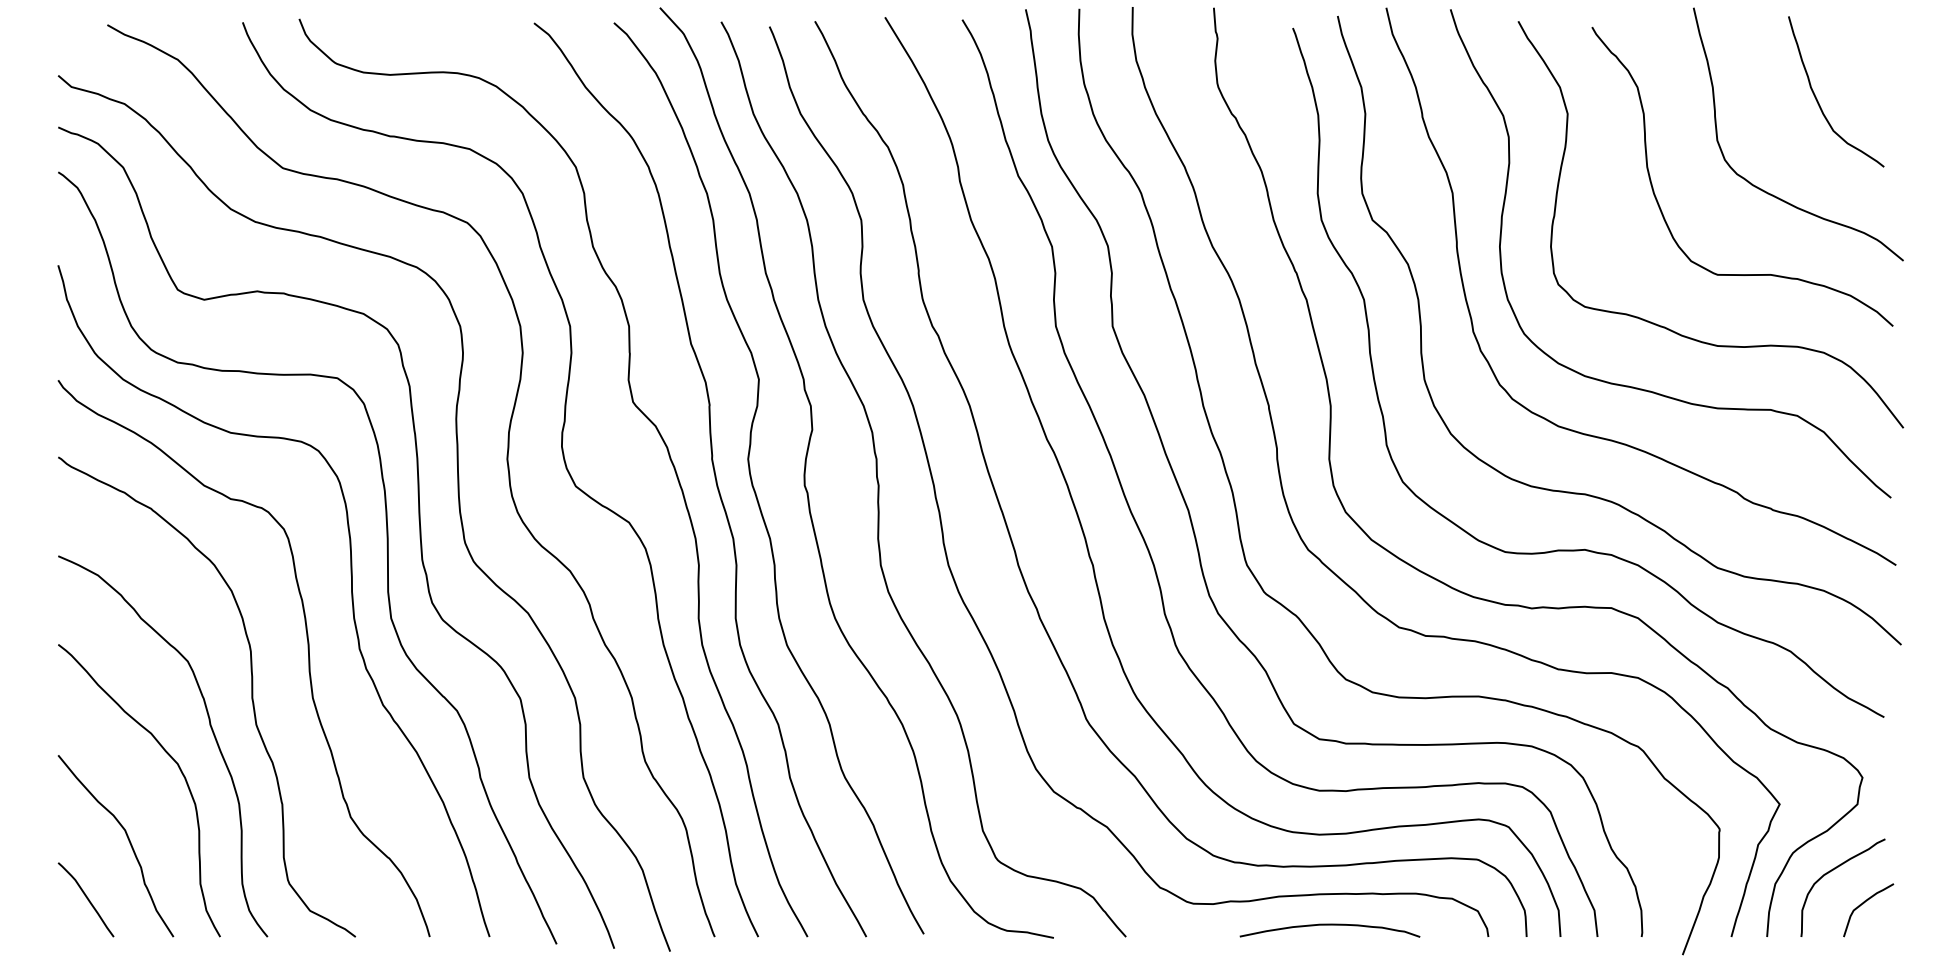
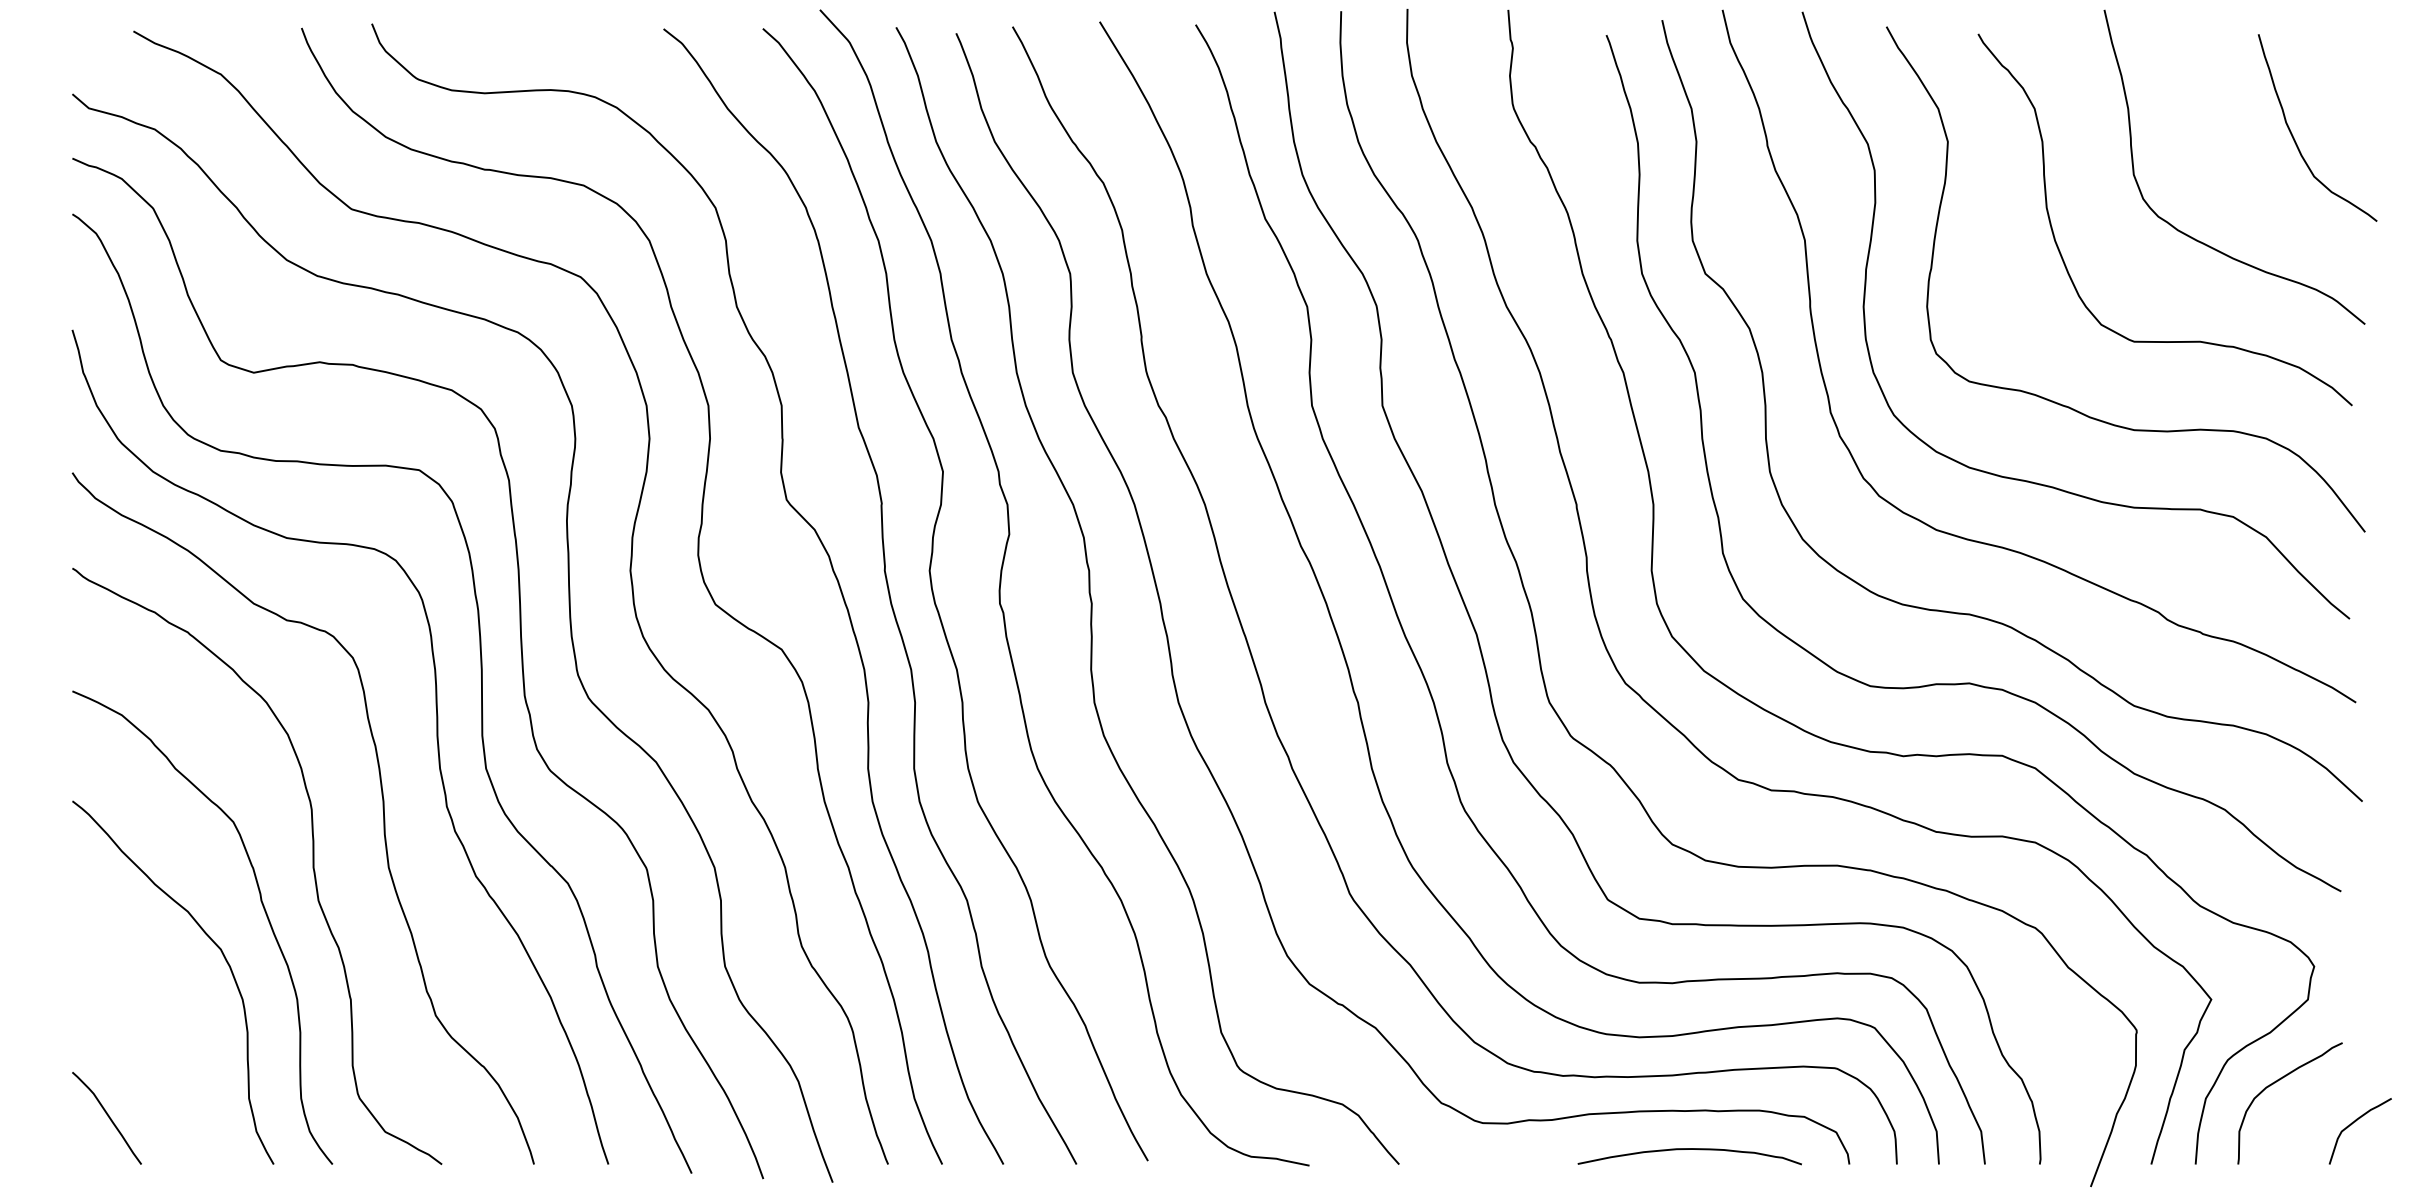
curve: (1817, 98) -> (2294, 136), moved
curve: (128, 841) -> (159, 1045), removed
curve: (1863, 904) -> (2353, 1124), moved
curve: (1329, 925) -> (1689, 1150), moved

